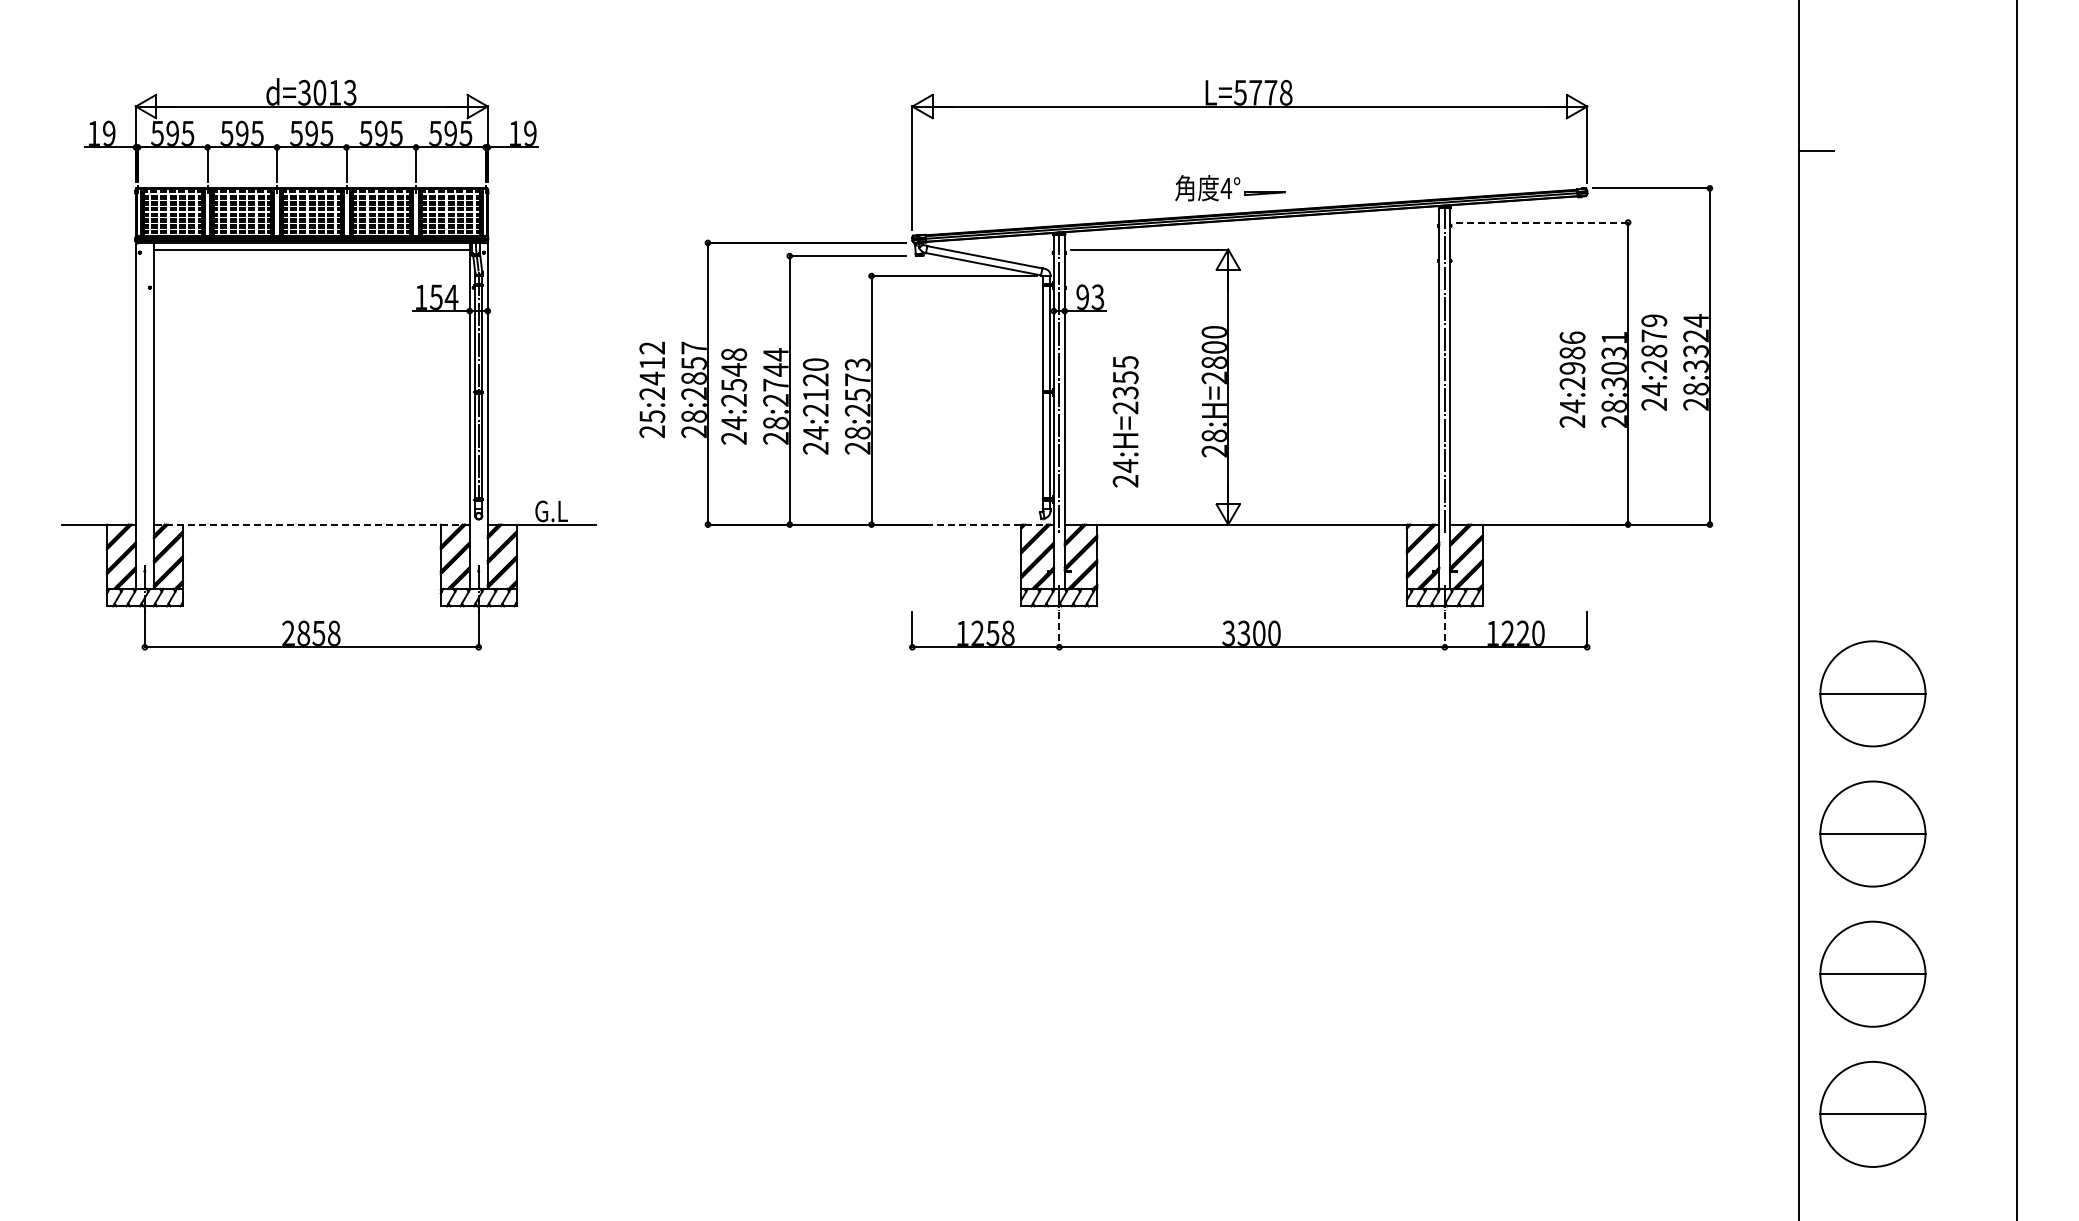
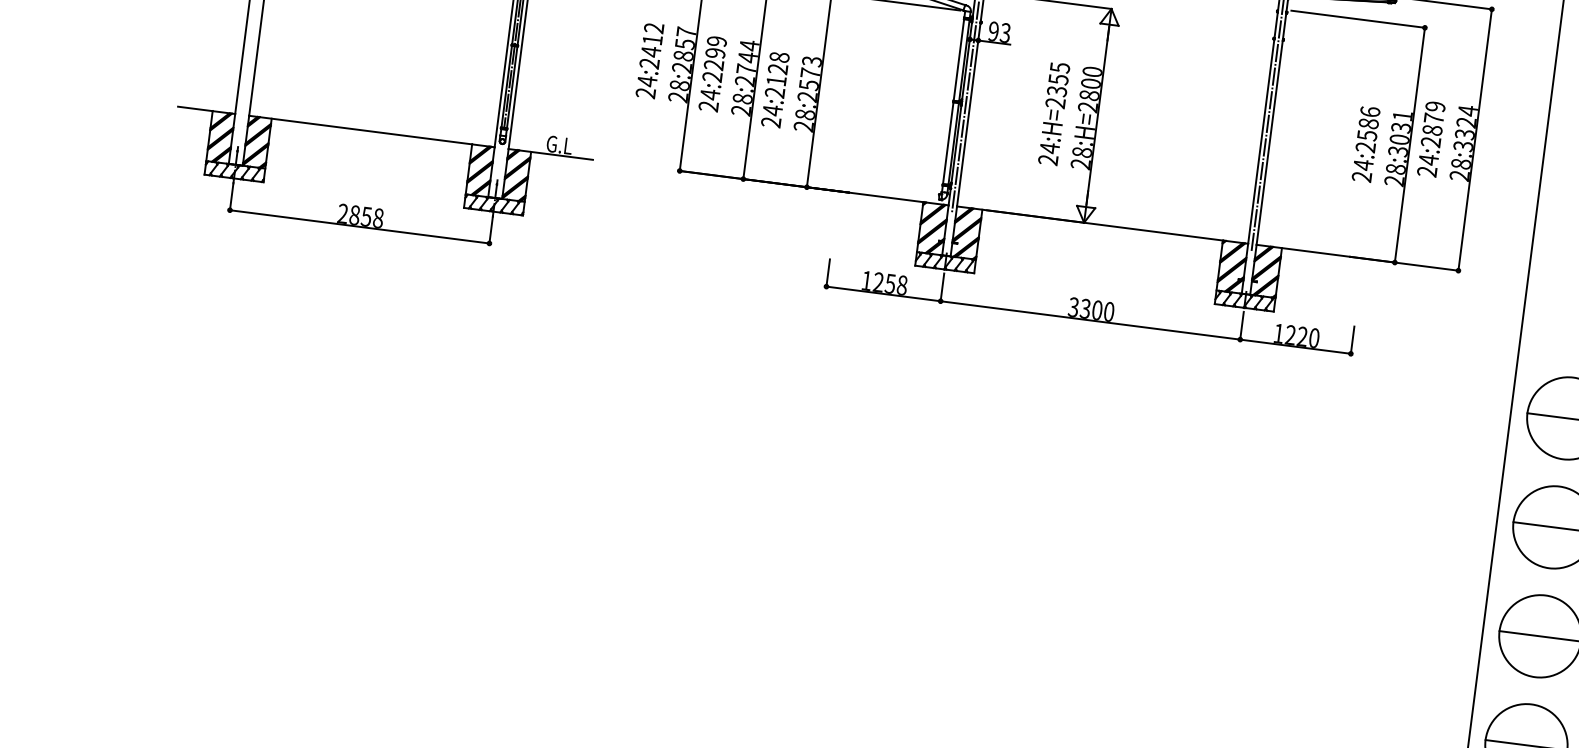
line: (1542, 222) -> (1358, 19), dashed -> solid
text: (815, 364) -> (779, 57), 24:2120 -> 24:2128
text: (1572, 368) -> (1367, 135), 24:2986 -> 24:2586
text: (734, 369) -> (715, 53), 24:2548 -> 24:2299
text: (652, 416) -> (647, 81), 25:2412 -> 24:2412
text: (1125, 421) -> (1054, 113), moved
line: (311, 524) -> (371, 131), dashed -> solid
line: (990, 524) -> (899, 198), dashed -> solid
line: (1059, 629) -> (942, 287), dashed -> solid
line: (1444, 629) -> (1241, 325), dashed -> solid

